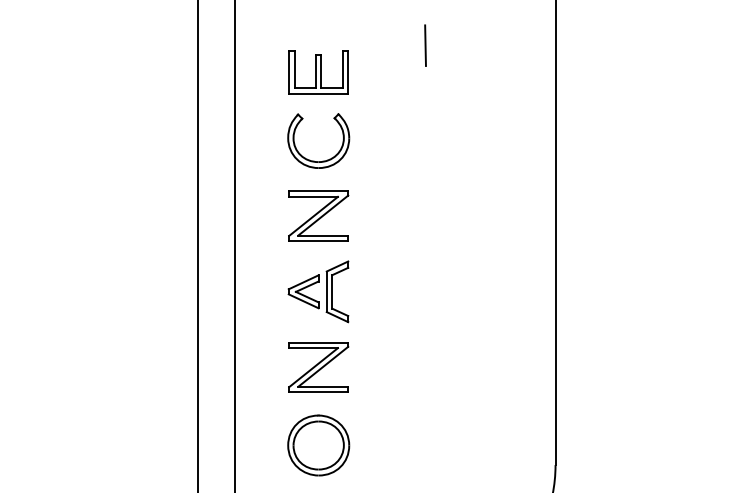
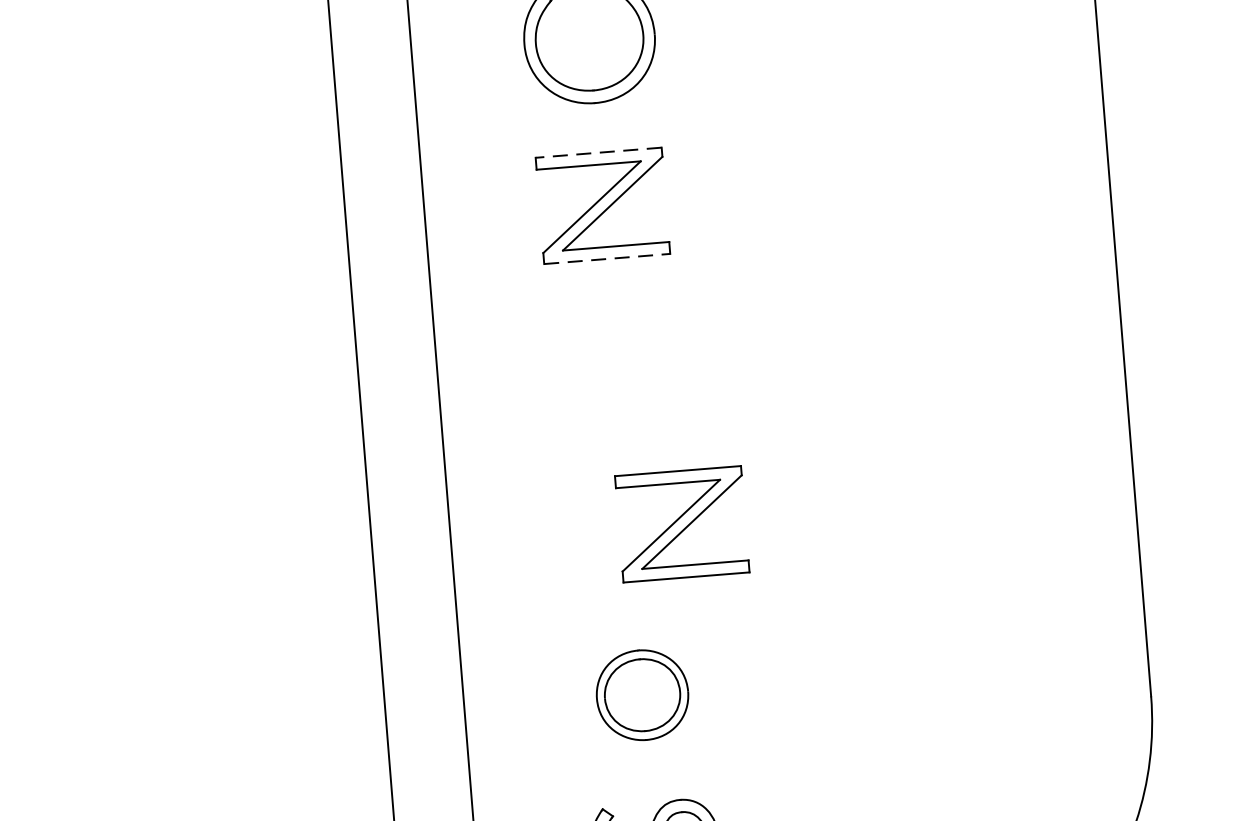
line: (318, 191) -> (598, 153), solid -> dashed
line: (318, 241) -> (606, 259), solid -> dashed
part: (326, 291) -> (632, 365), removed
part: (318, 367) -> (681, 524), moved
part: (318, 445) -> (641, 695), size x0.7

